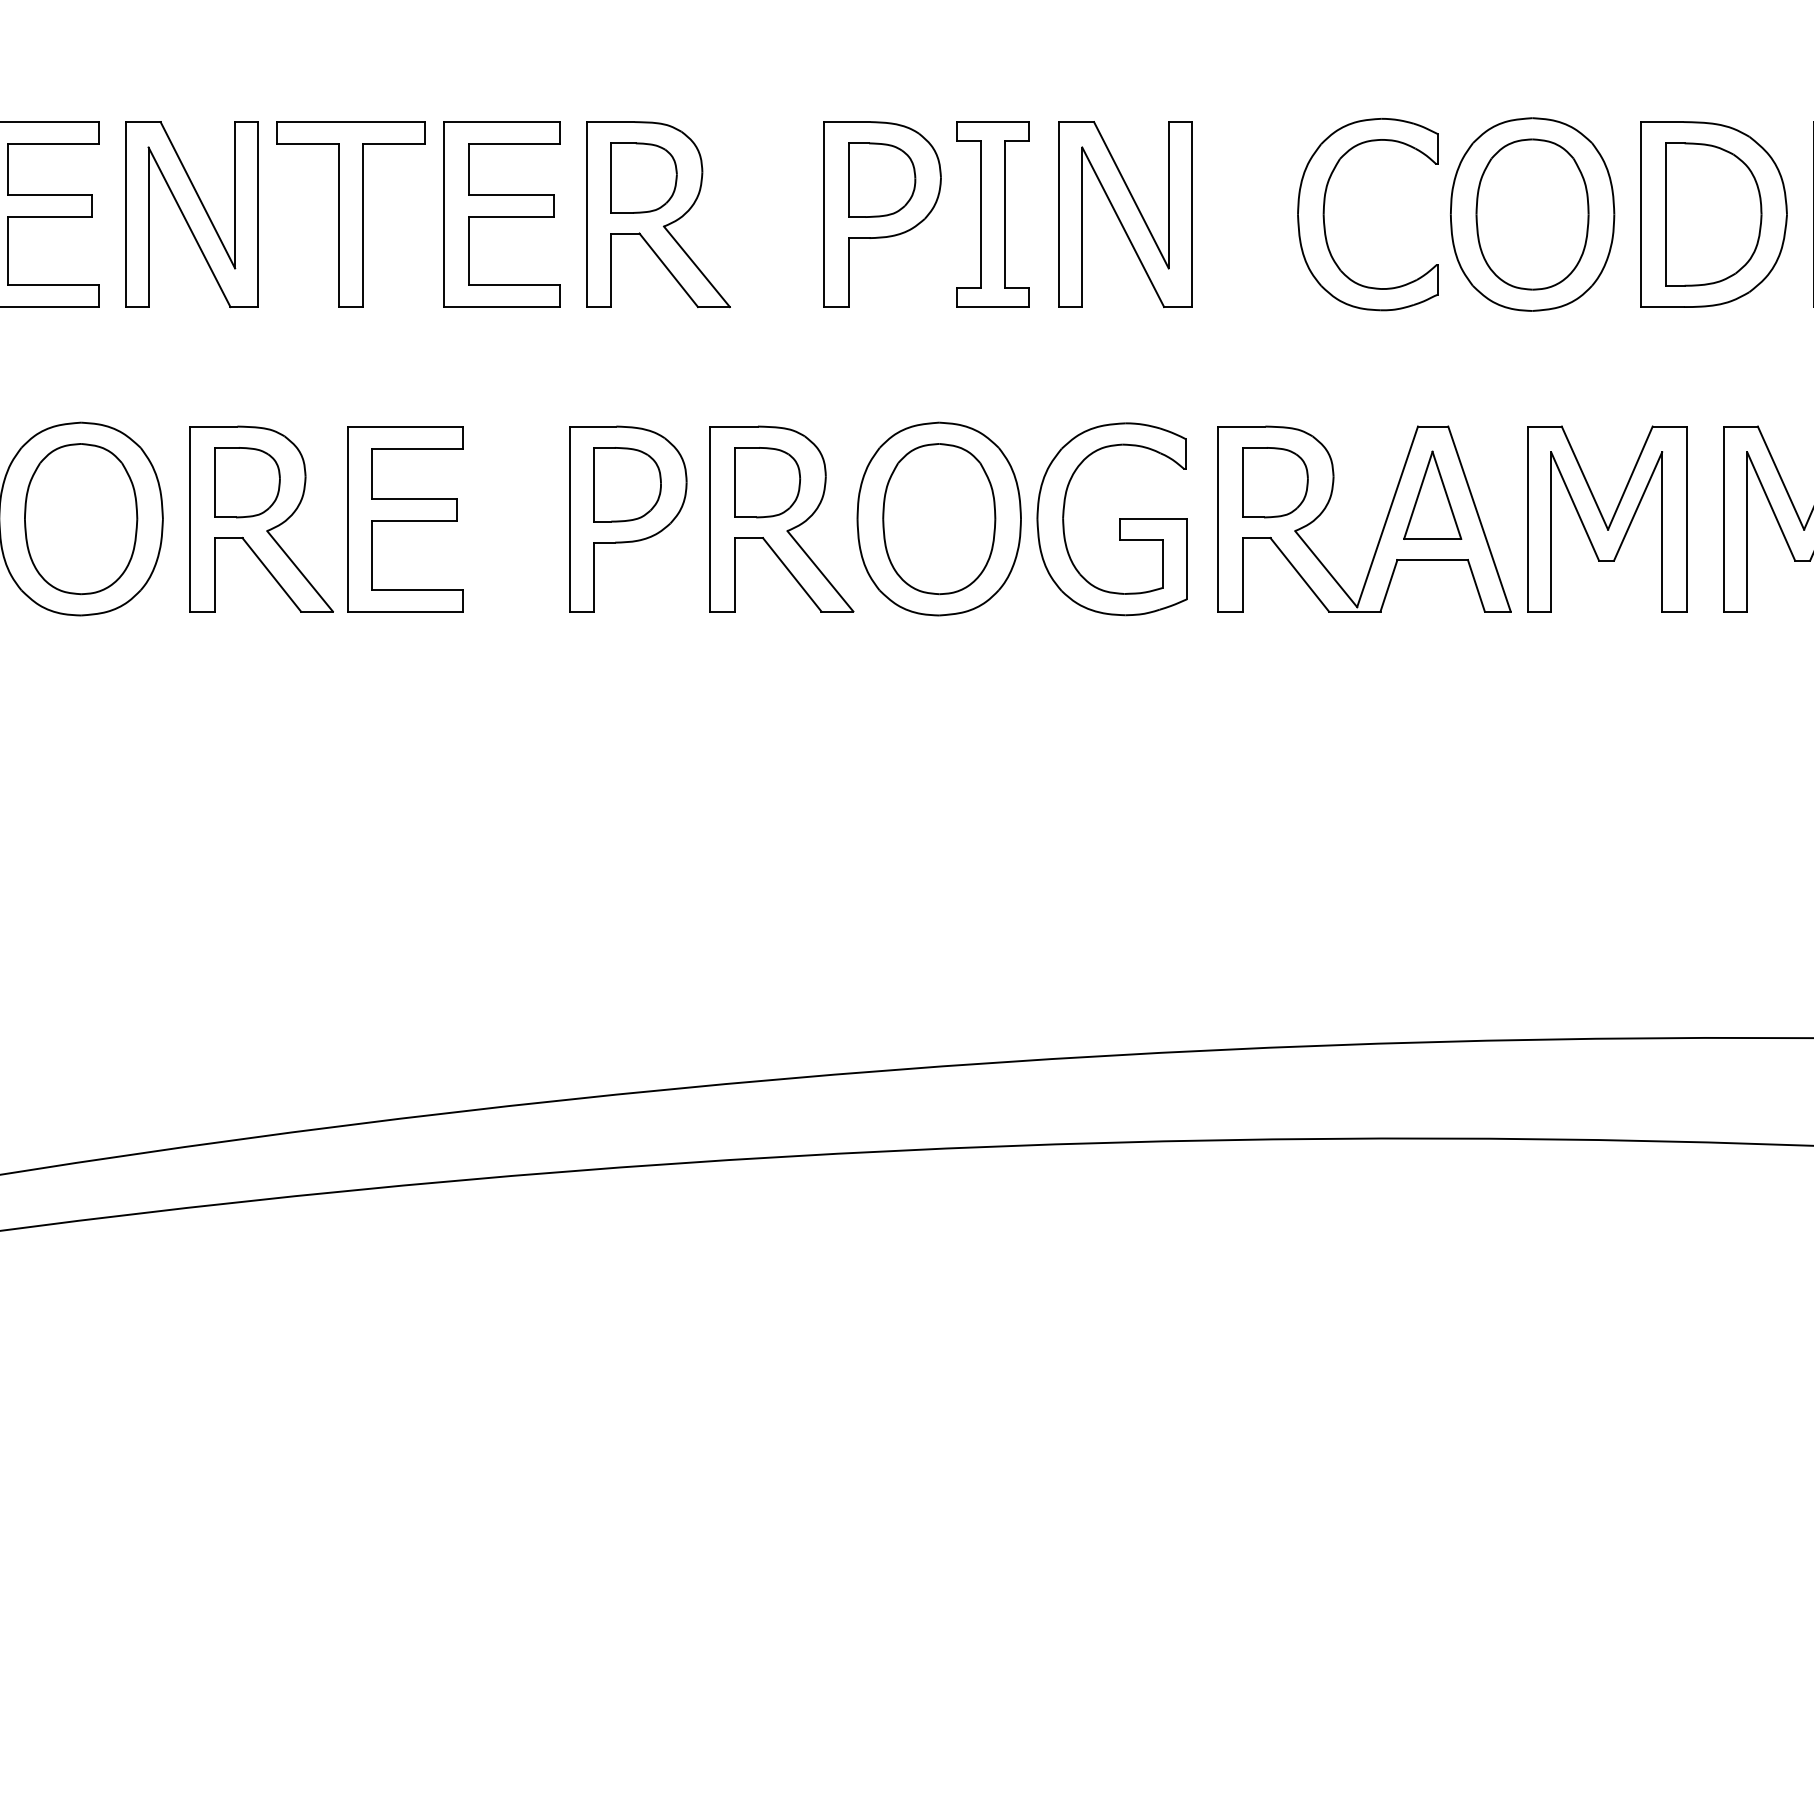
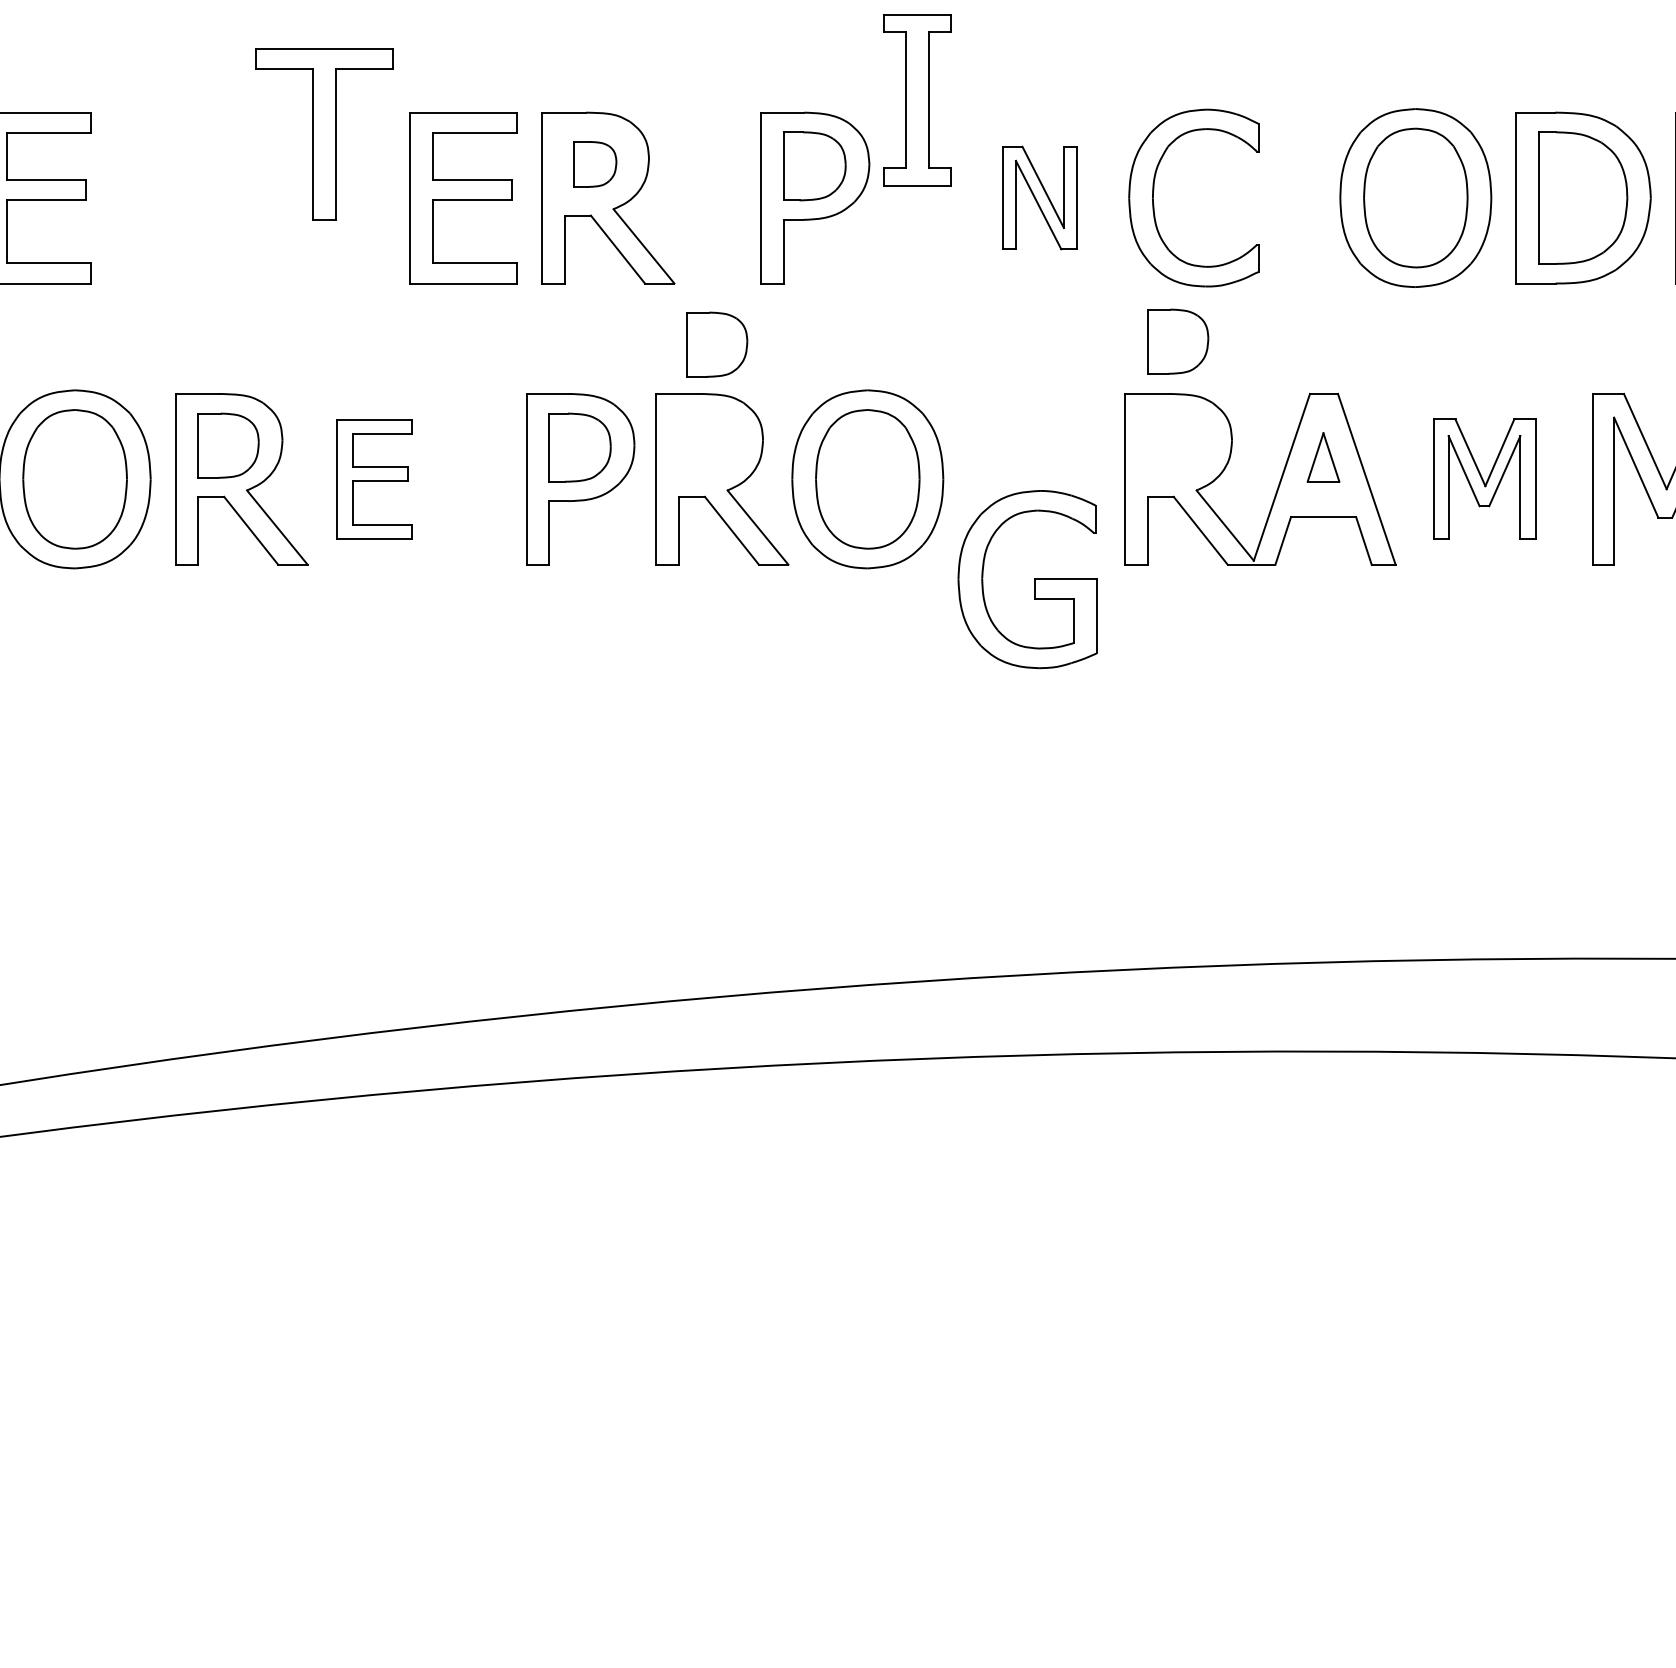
part: (644, 178) -> (595, 164), size x0.7
part: (1325, 206) -> (1154, 190), moved
part: (191, 213) -> (177, 197), removed
part: (1125, 213) -> (1039, 197), size x0.6
part: (351, 215) -> (324, 134), moved
part: (993, 215) -> (917, 100), moved
part: (767, 482) -> (717, 344), moved
part: (1275, 482) -> (1178, 341), moved
part: (1432, 495) -> (1323, 457), size x0.6
part: (1606, 518) -> (1484, 478), size x0.7
part: (405, 519) -> (374, 479), size x0.7
part: (1119, 519) -> (1034, 579), moved

